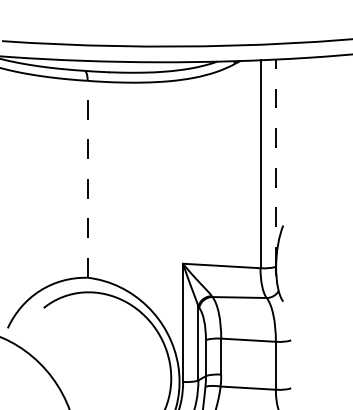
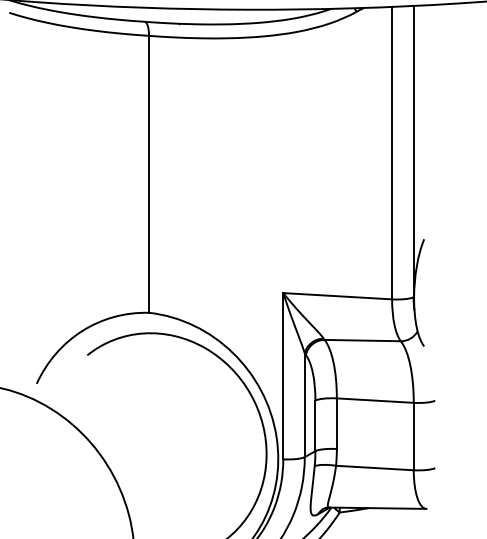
line: (275, 163) -> (413, 152), dashed -> solid
line: (87, 178) -> (148, 173), dashed -> solid

